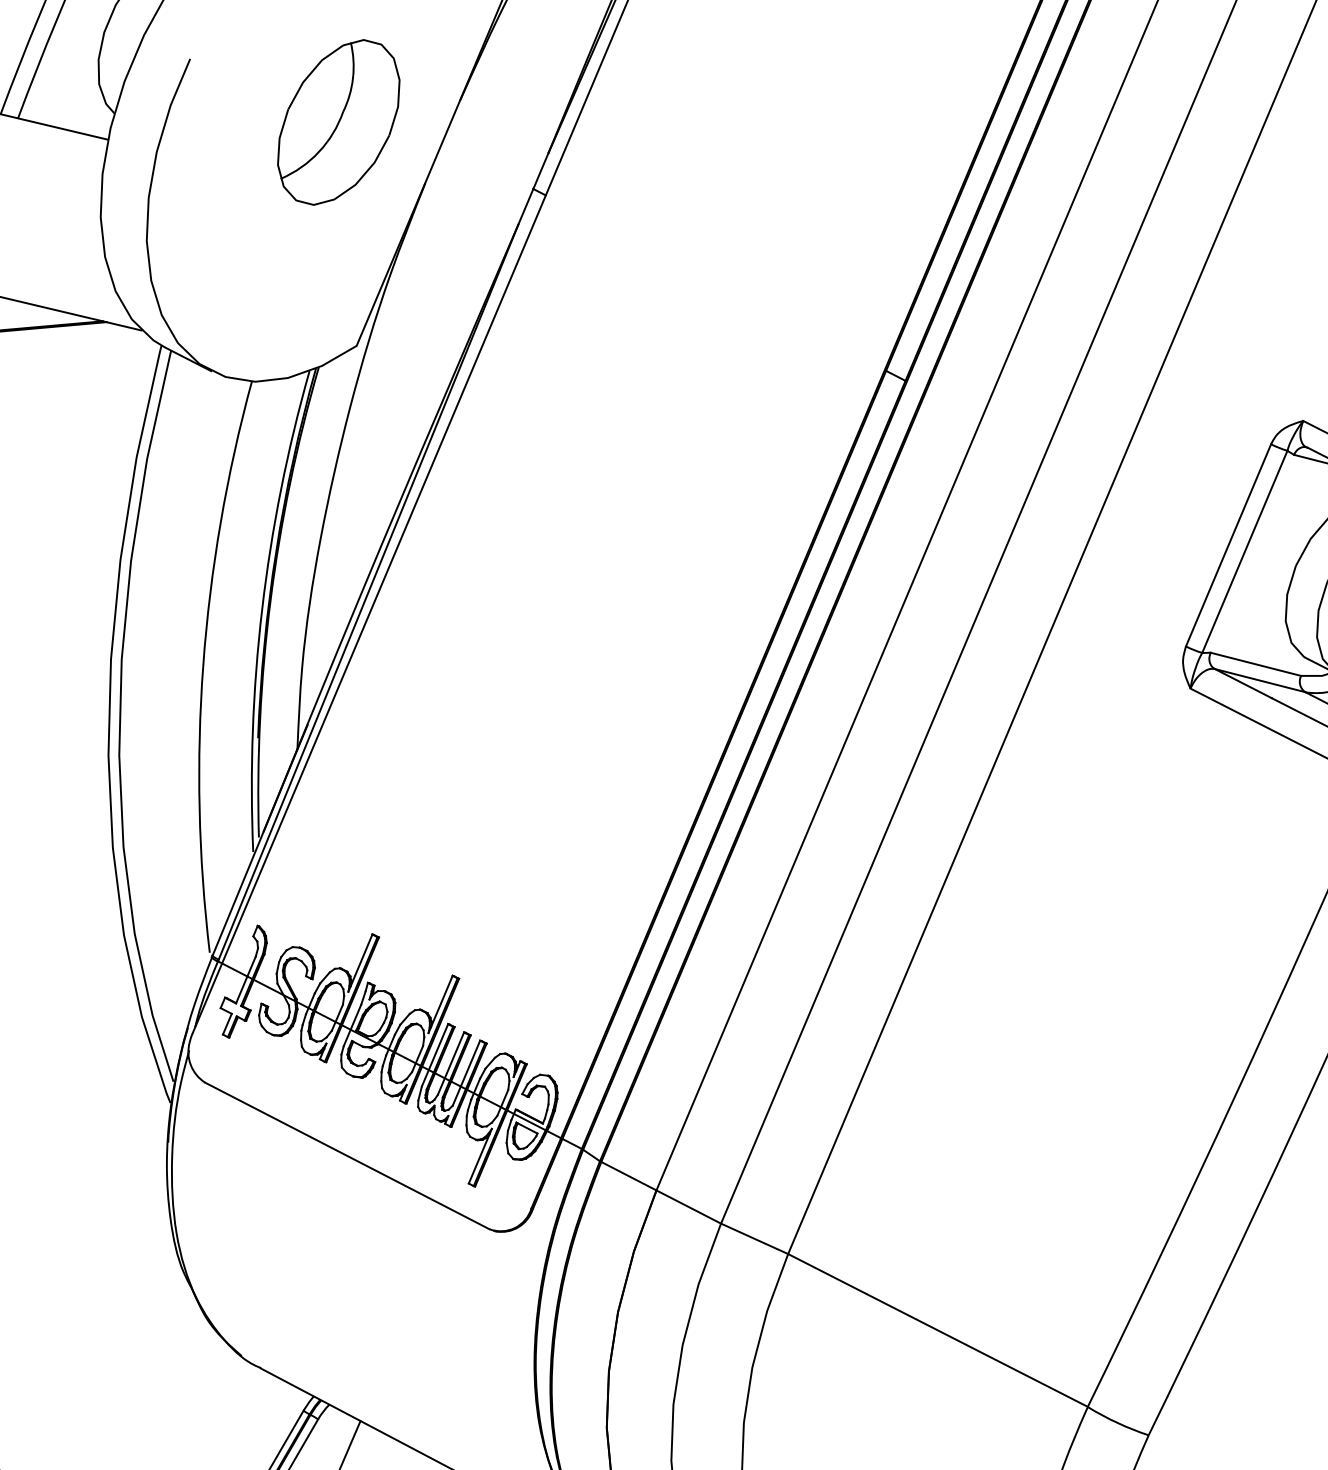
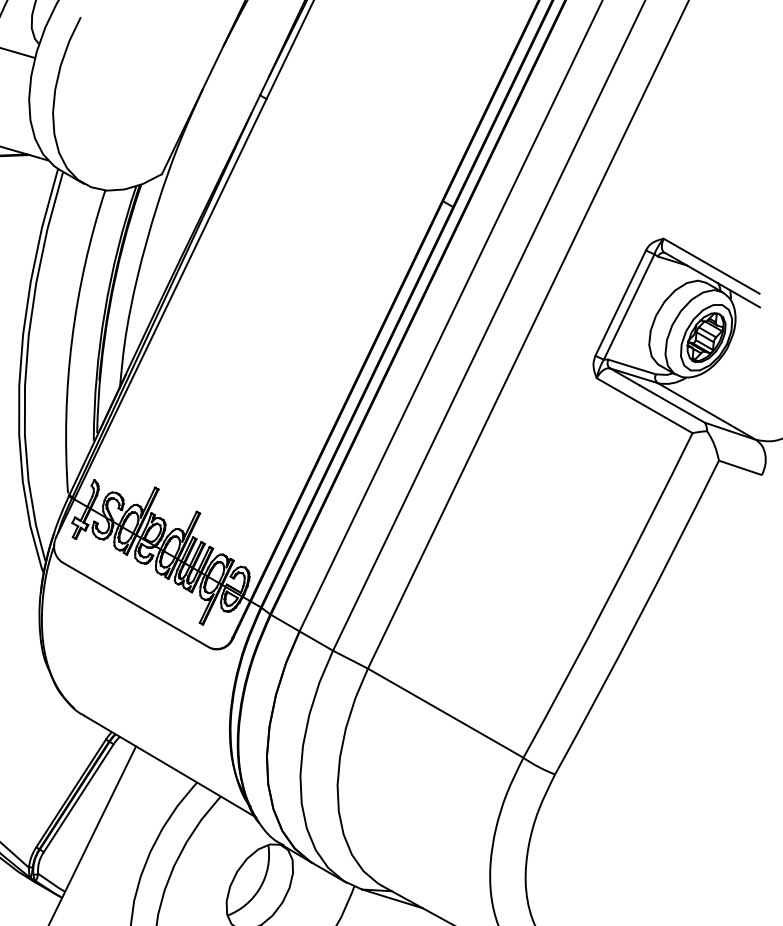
part: (339, 121) -> (158, 54), removed

